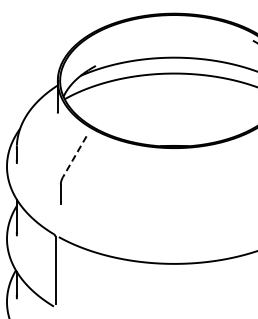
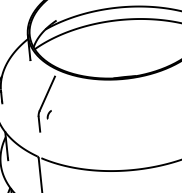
line: (74, 156) -> (47, 93), dashed -> solid
curve: (74, 183) -> (49, 114), added

